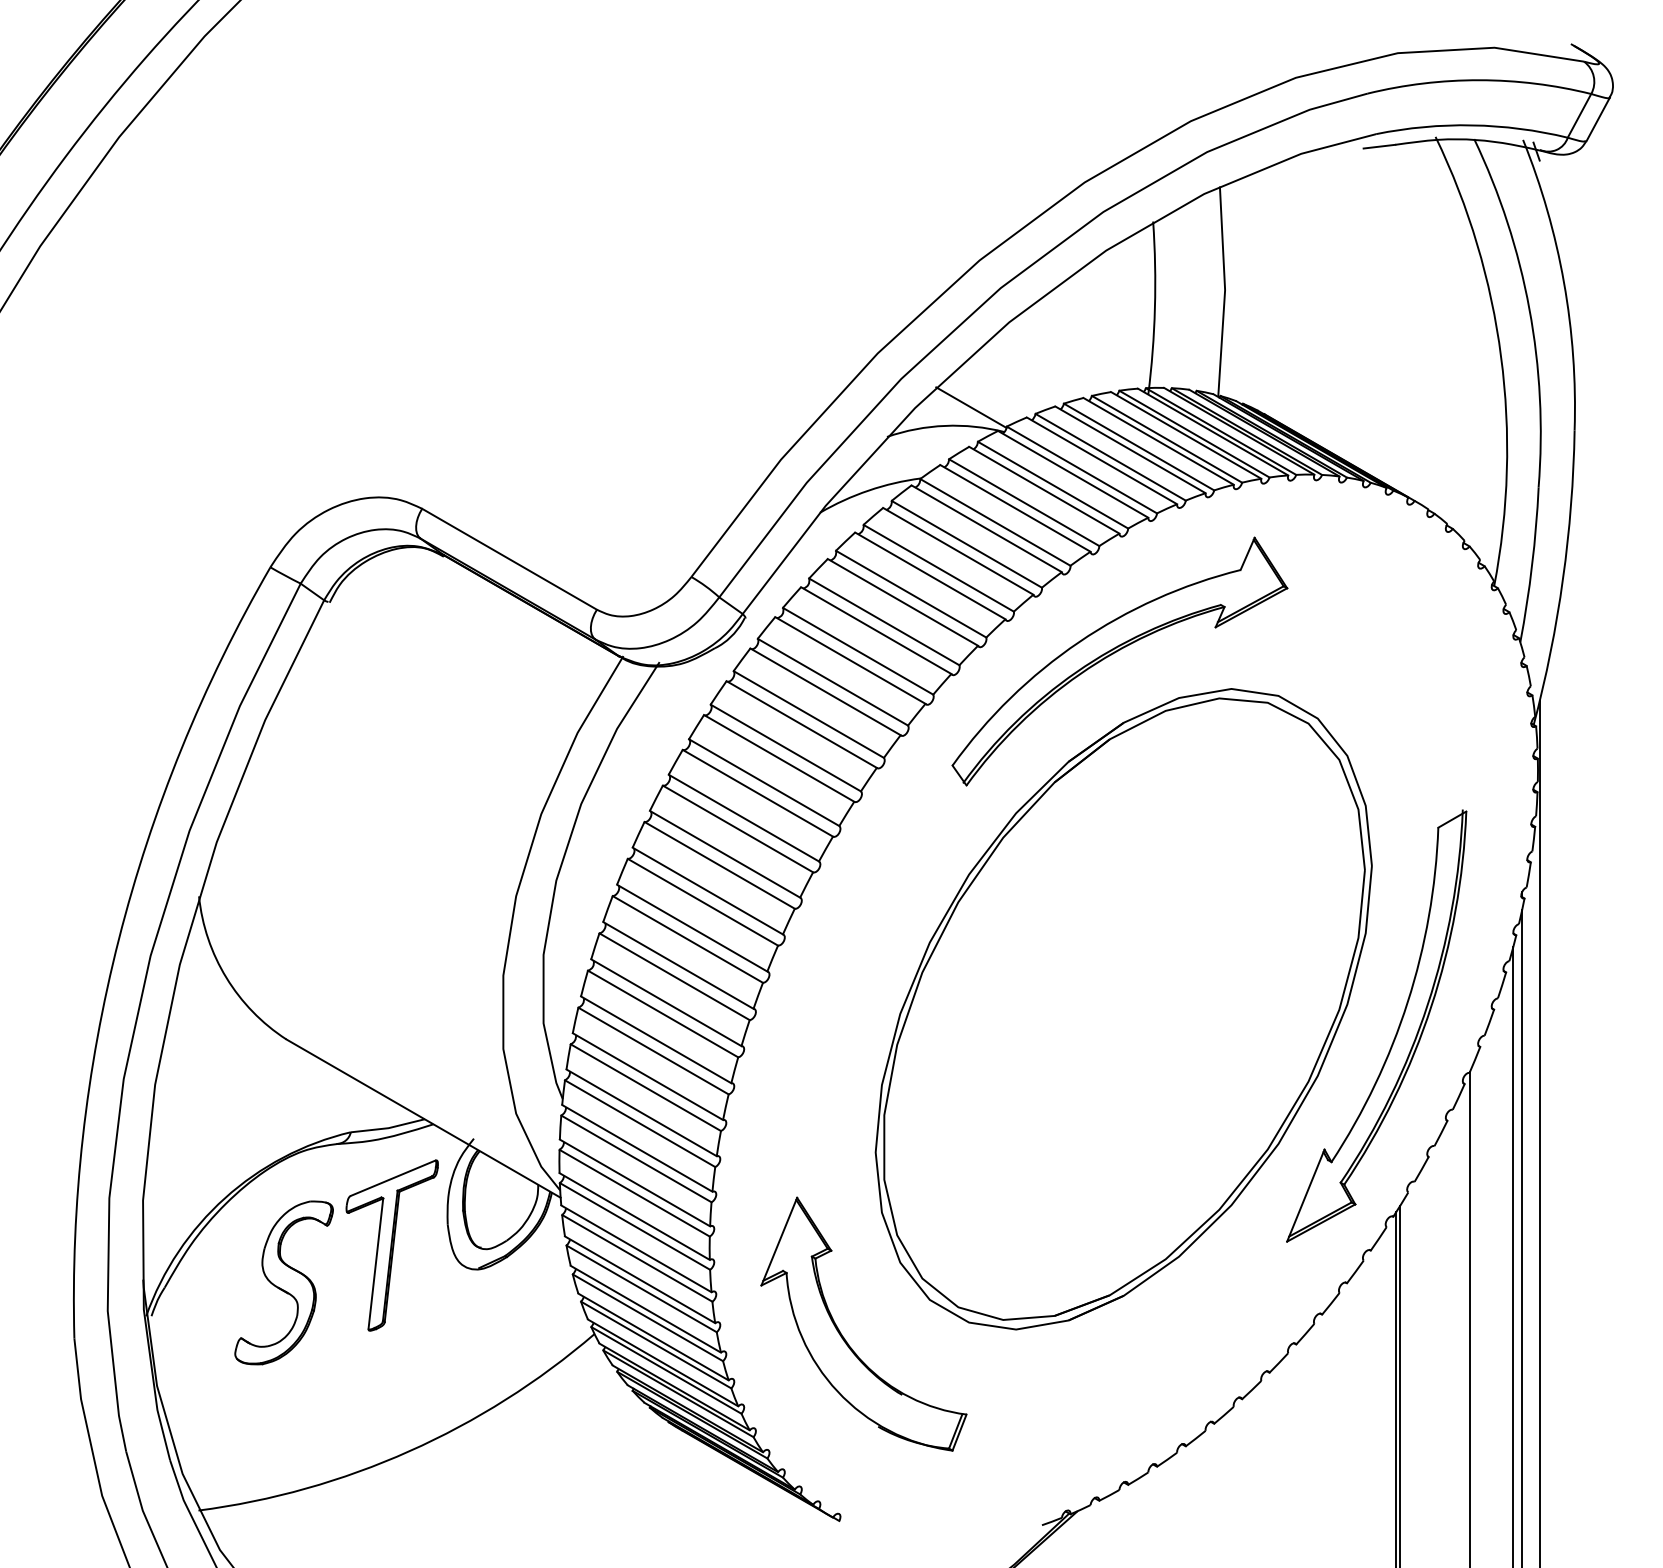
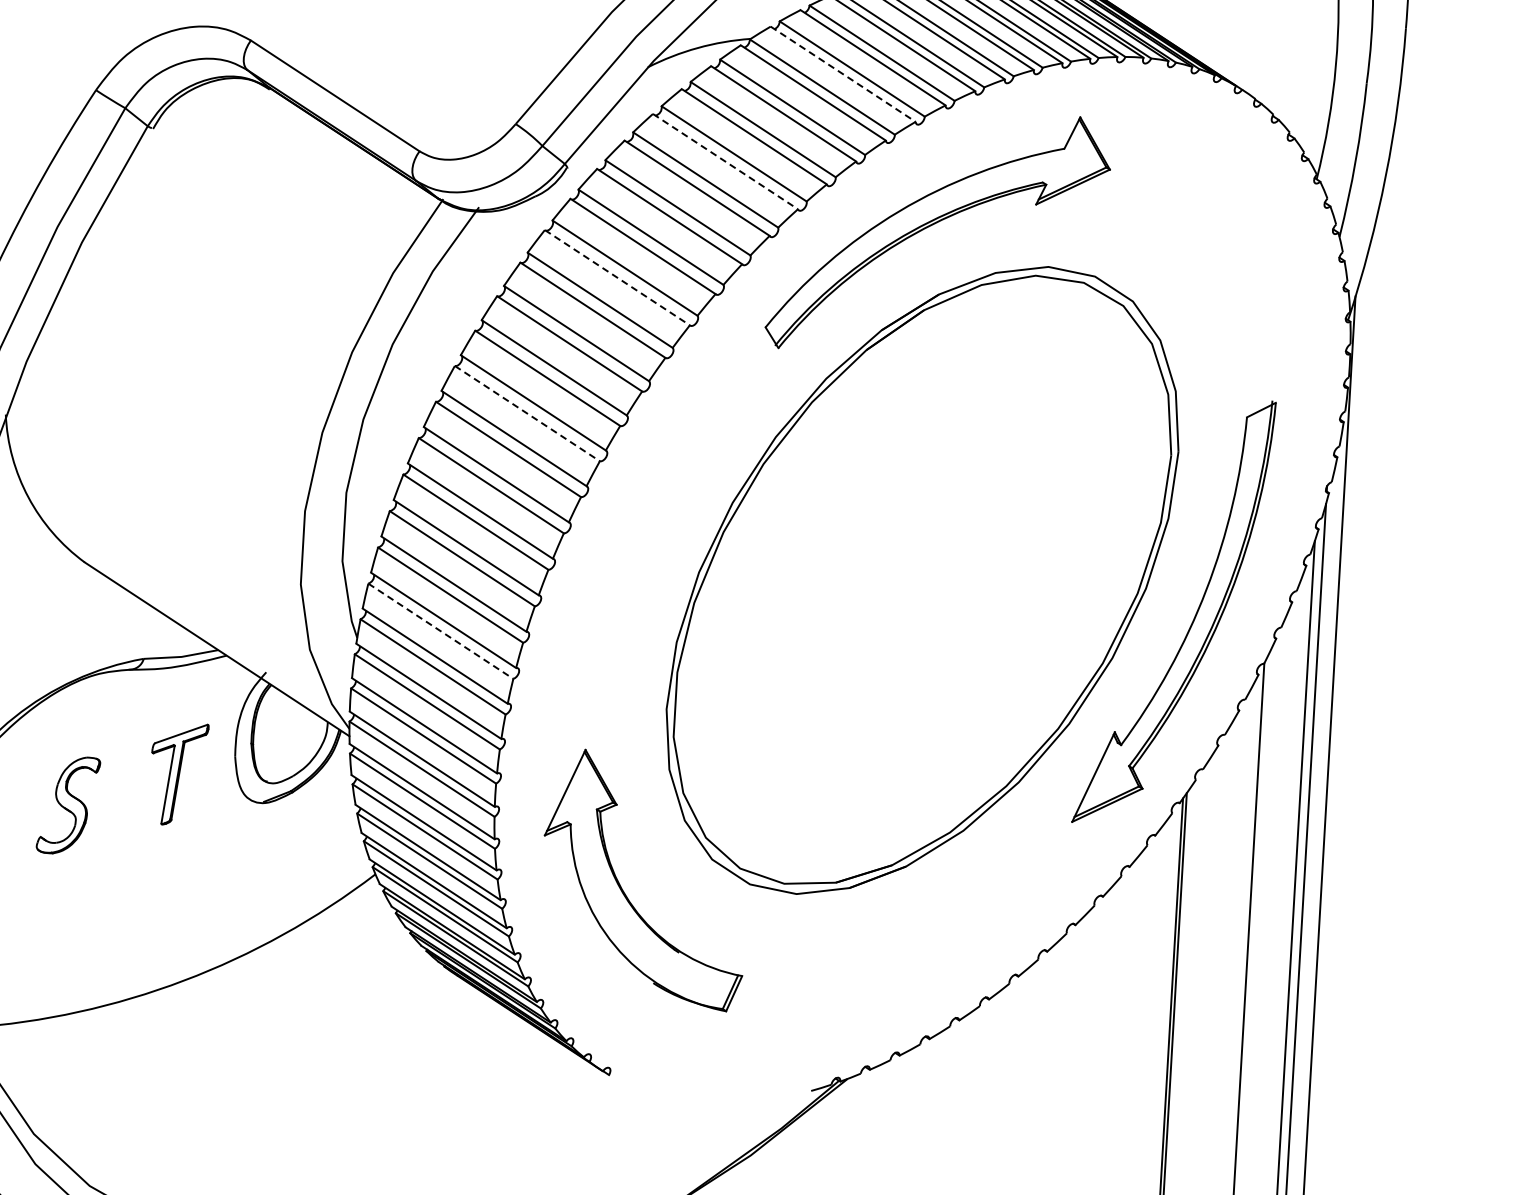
line: (1015, 508) -> (843, 74), solid -> dashed
line: (902, 602) -> (725, 161), solid -> dashed
line: (801, 724) -> (617, 277), solid -> dashed
line: (719, 865) -> (527, 413), solid -> dashed
line: (645, 1087) -> (440, 631), solid -> dashed
part: (391, 1245) -> (177, 774), size x0.6
part: (283, 1282) -> (67, 804), size x0.6

